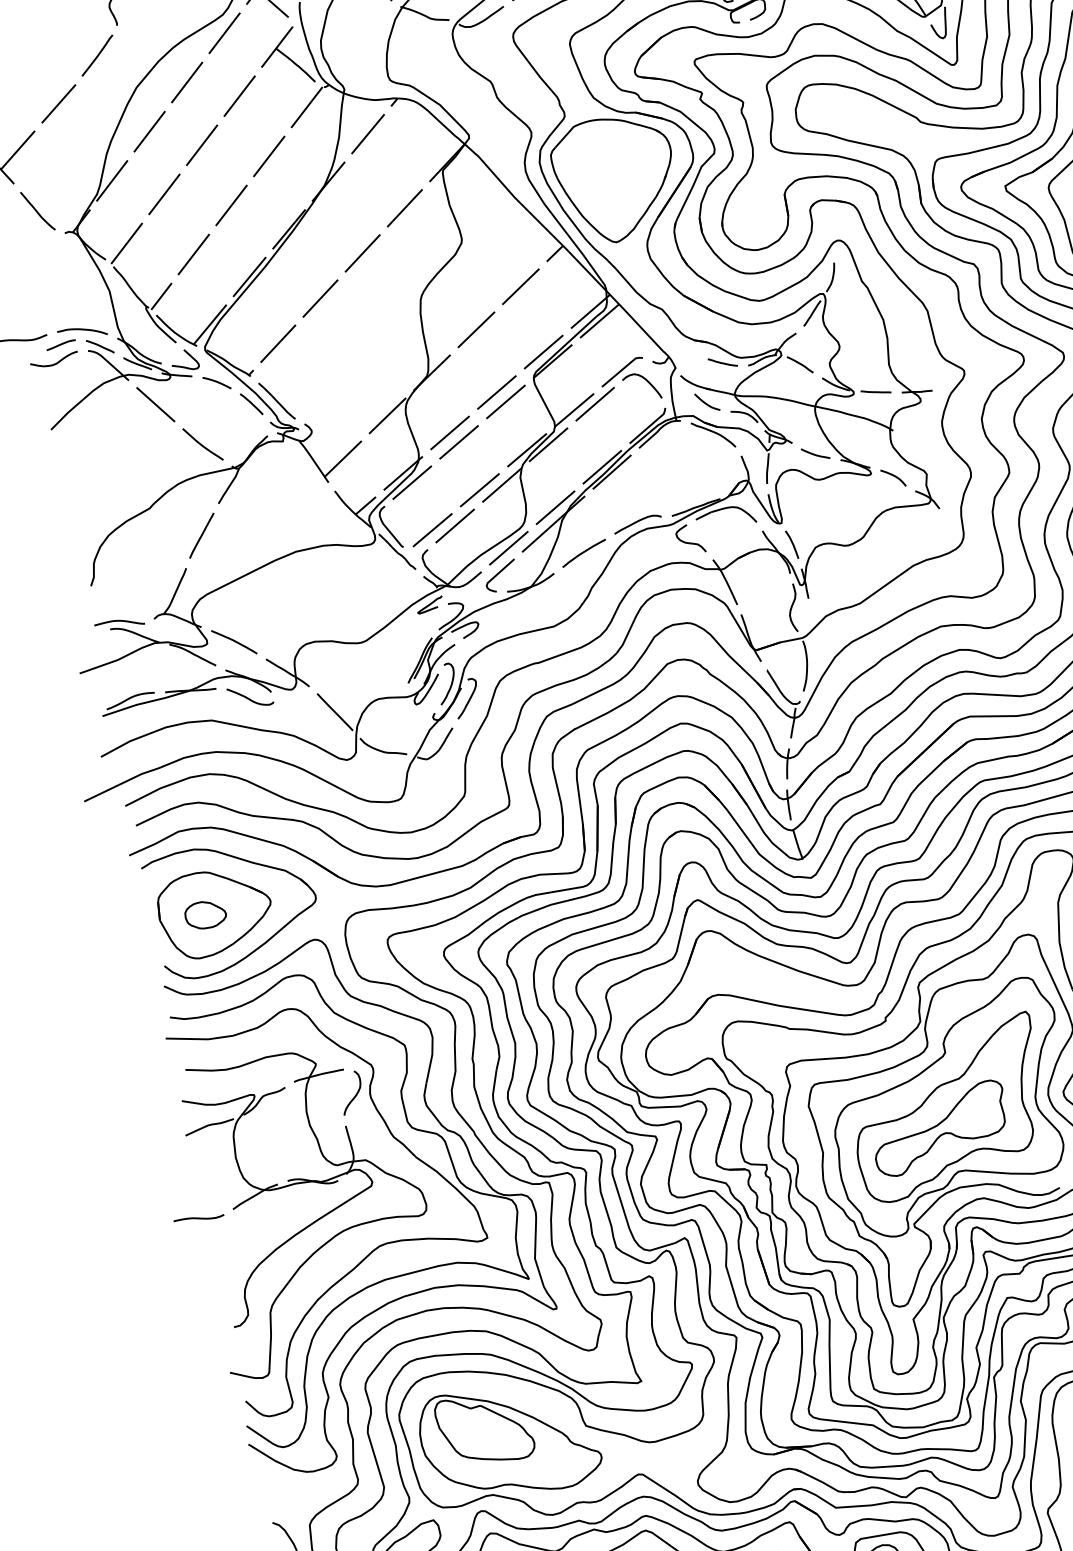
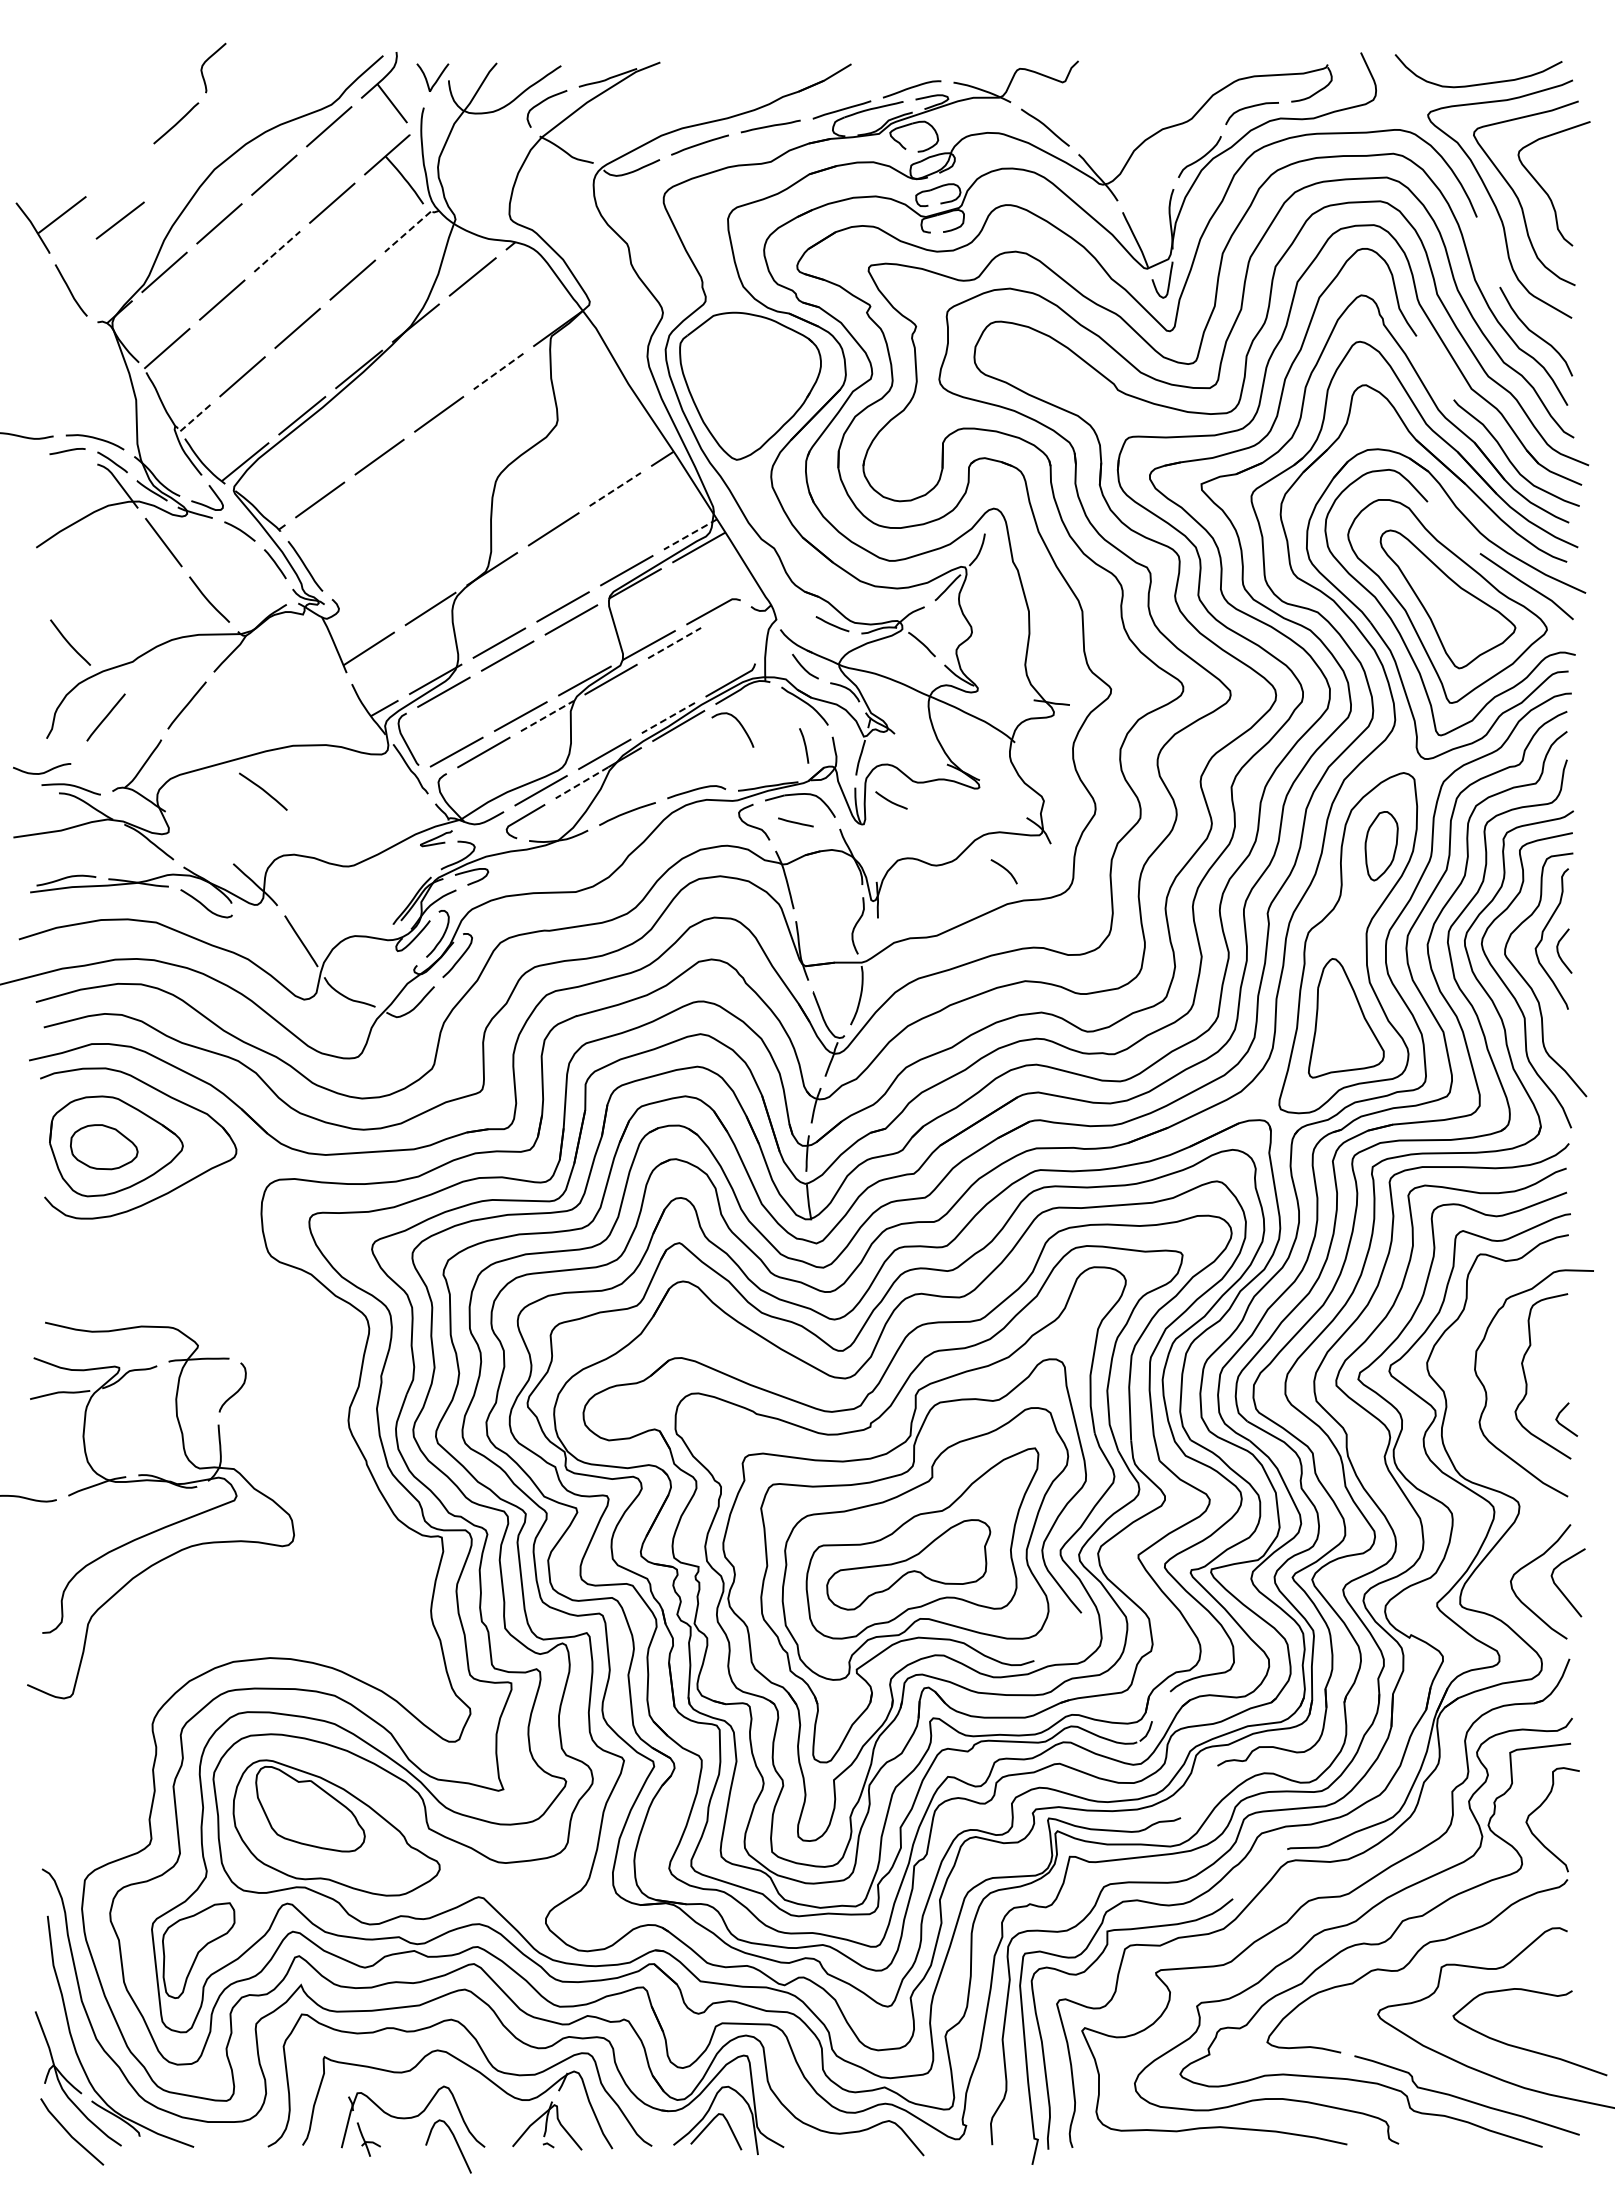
line: (58, 103) -> (119, 220), moved
line: (306, 107) -> (407, 231), solid -> dashed
line: (202, 145) -> (277, 251), solid -> dashed
line: (404, 208) -> (498, 371), solid -> dashed
line: (521, 286) -> (615, 489), solid -> dashed
line: (161, 296) -> (195, 418), solid -> dashed
line: (590, 311) -> (690, 534), solid -> dashed
curve: (56, 362) -> (44, 771), moved
curve: (646, 381) -> (739, 724), moved
line: (875, 391) -> (795, 822), moved
line: (595, 404) -> (674, 643), solid -> dashed
curve: (814, 453) -> (890, 800), moved
line: (602, 467) -> (668, 718), solid -> dashed
curve: (893, 476) -> (1004, 869), moved
line: (501, 485) -> (547, 716), solid -> dashed
curve: (94, 502) -> (69, 642), added
line: (541, 534) -> (582, 782), solid -> dashed
curve: (792, 544) -> (804, 745), moved
line: (136, 559) -> (105, 717), added
curve: (234, 641) -> (263, 791), moved
part: (205, 914) -> (104, 1146), size x1.4
part: (385, 1242) -> (238, 1569), removed

